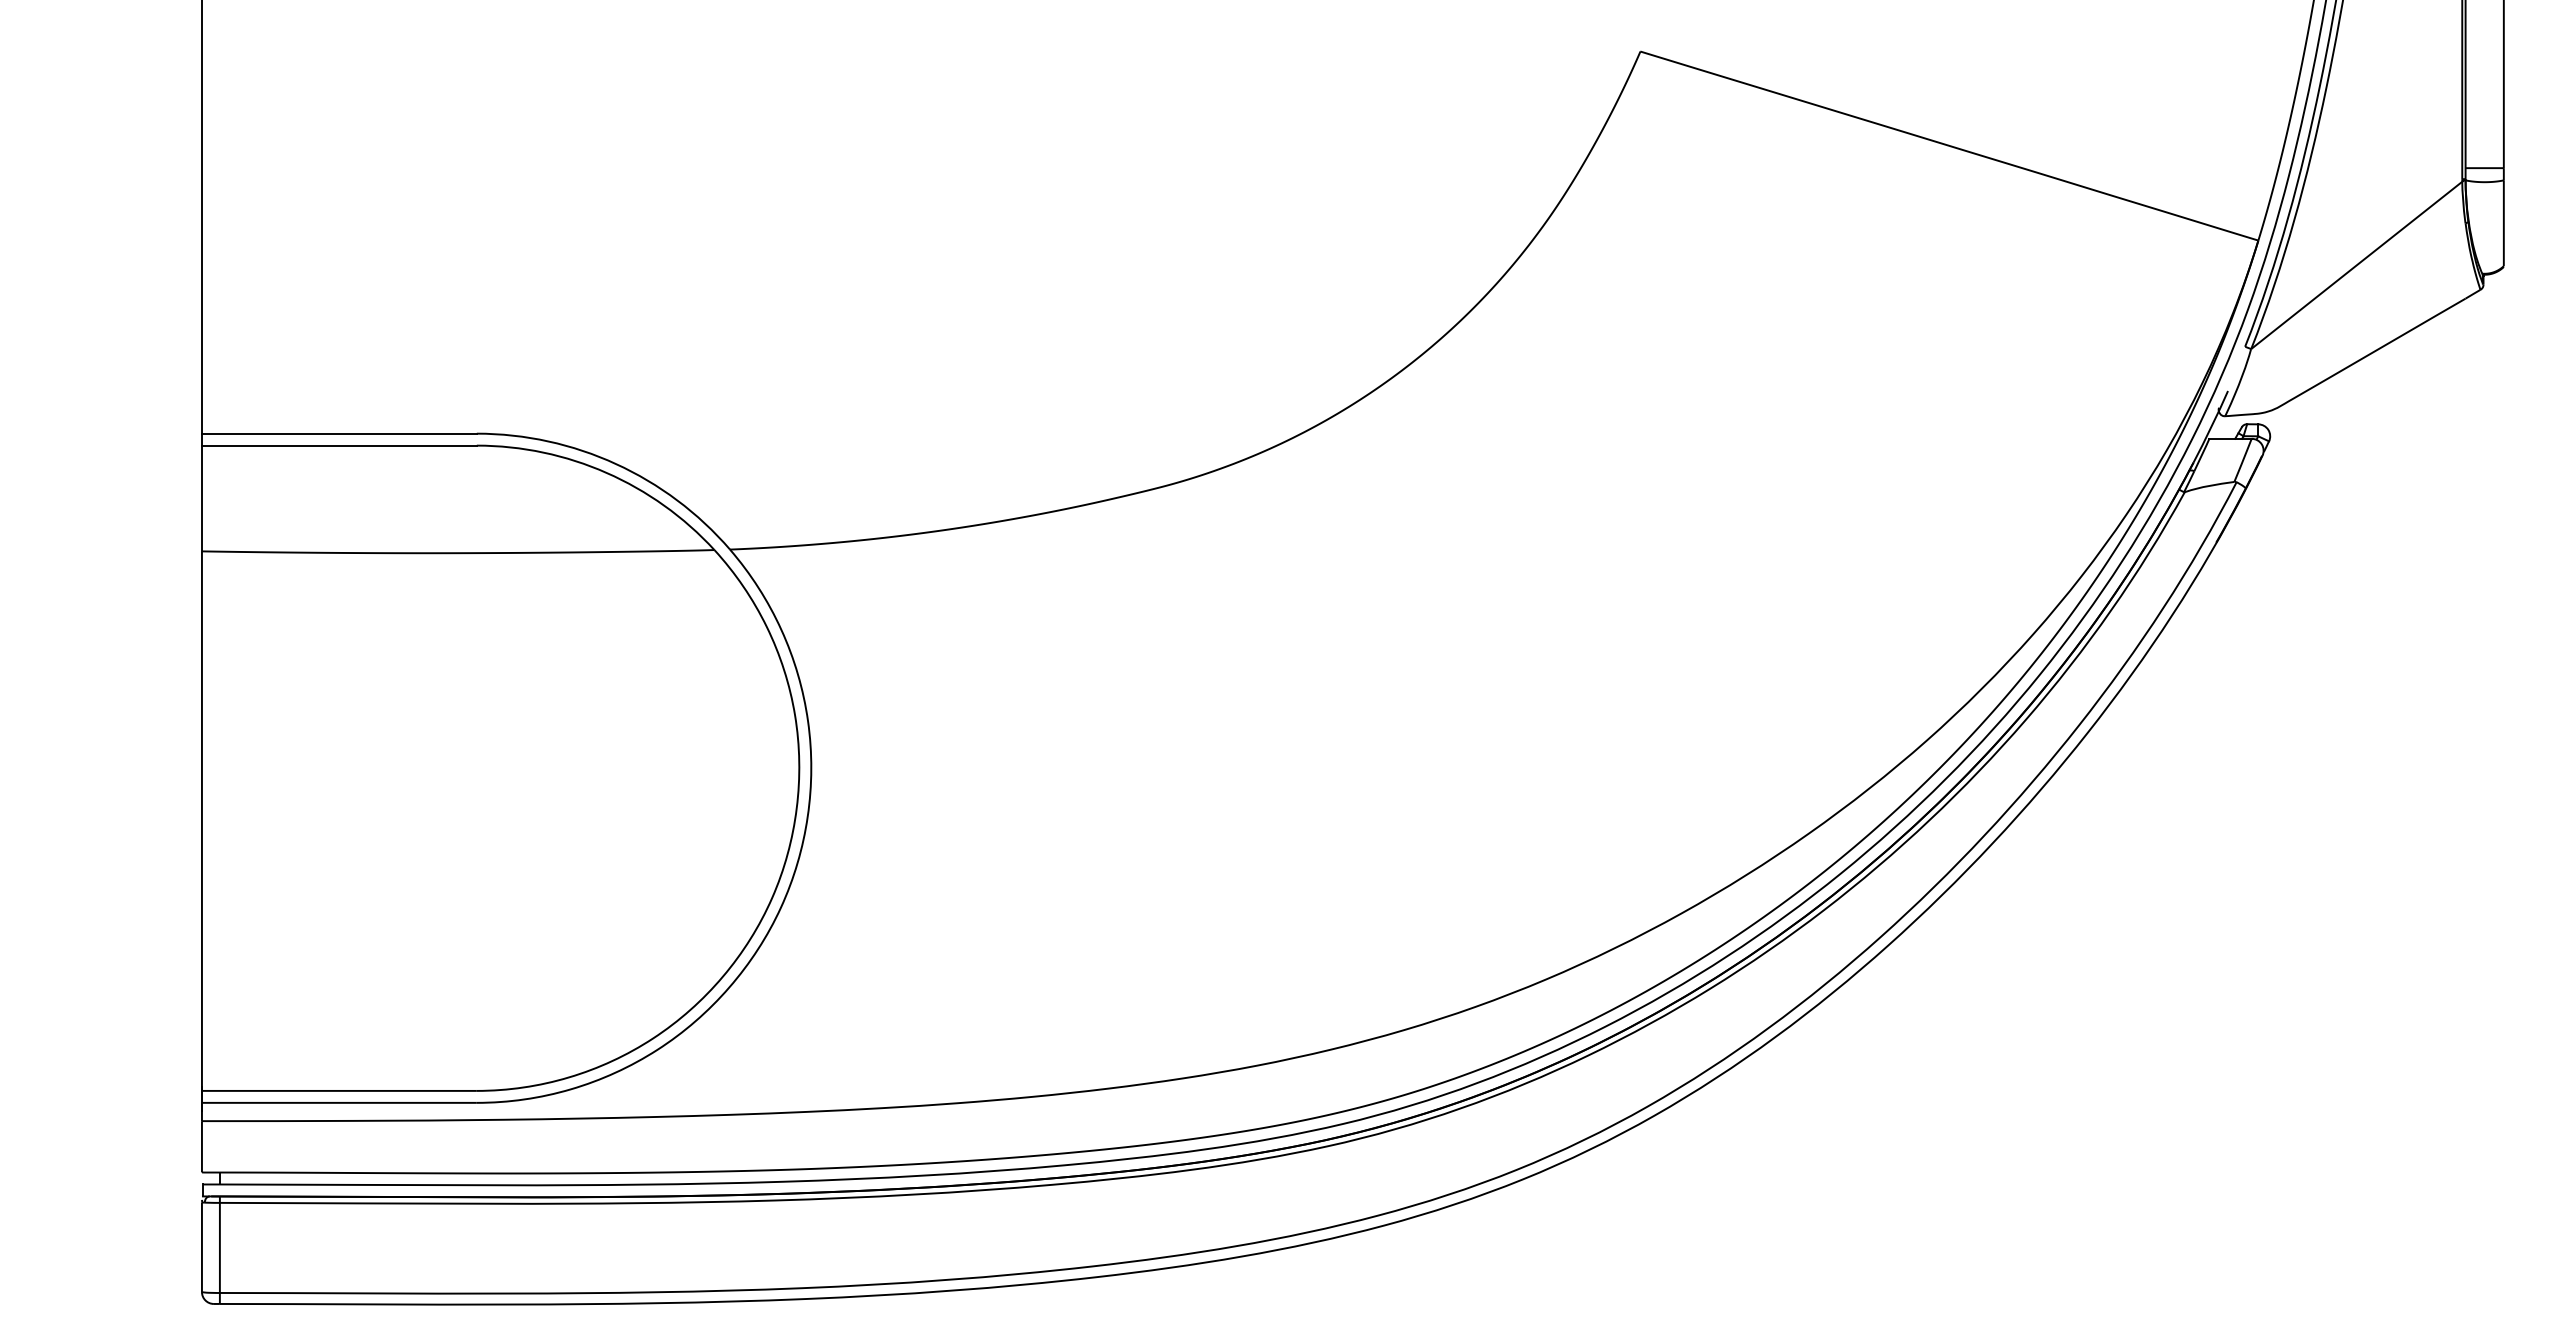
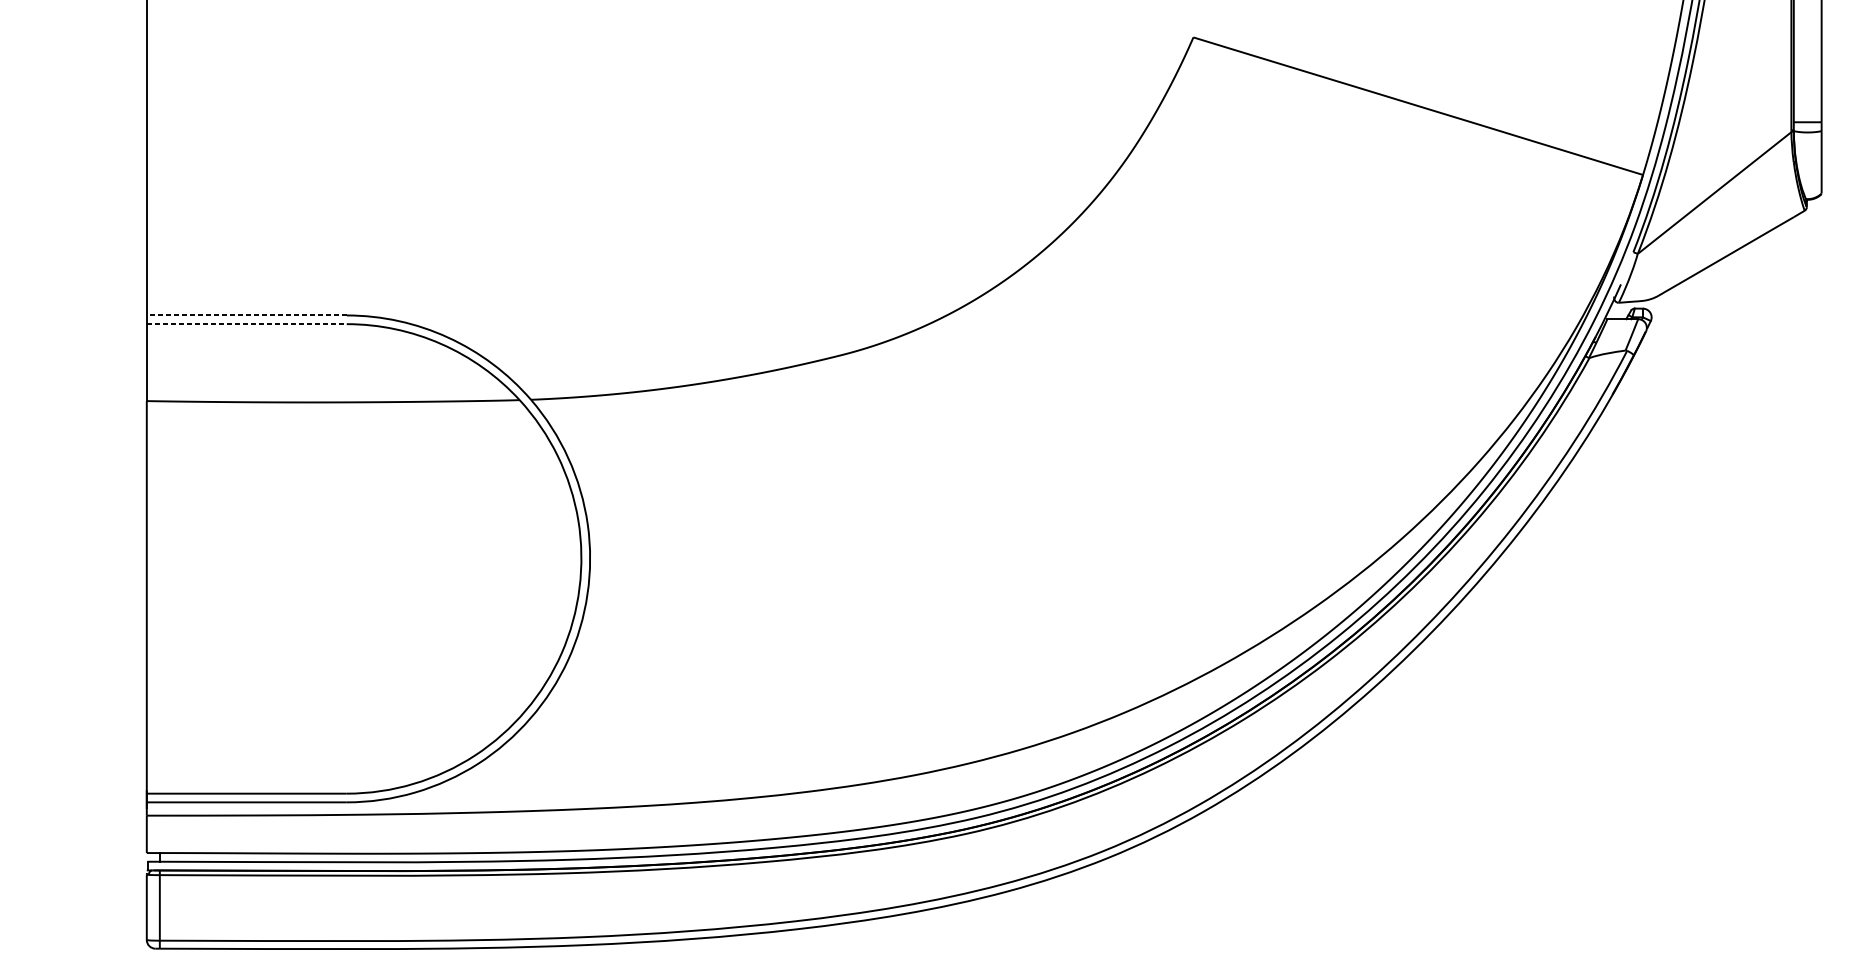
line: (338, 433) -> (246, 315), solid -> dashed
line: (339, 445) -> (246, 324), solid -> dashed

